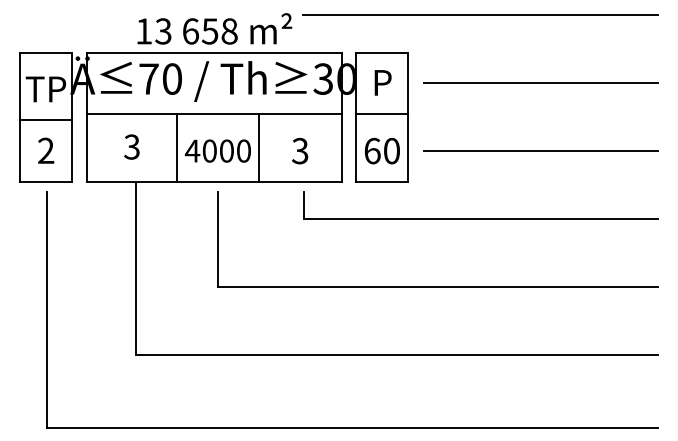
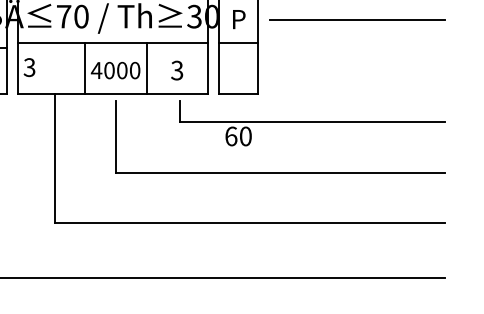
text: (131, 146) -> (29, 67), moved
text: (381, 150) -> (238, 136), moved
line: (540, 150) -> (357, 70), removed

